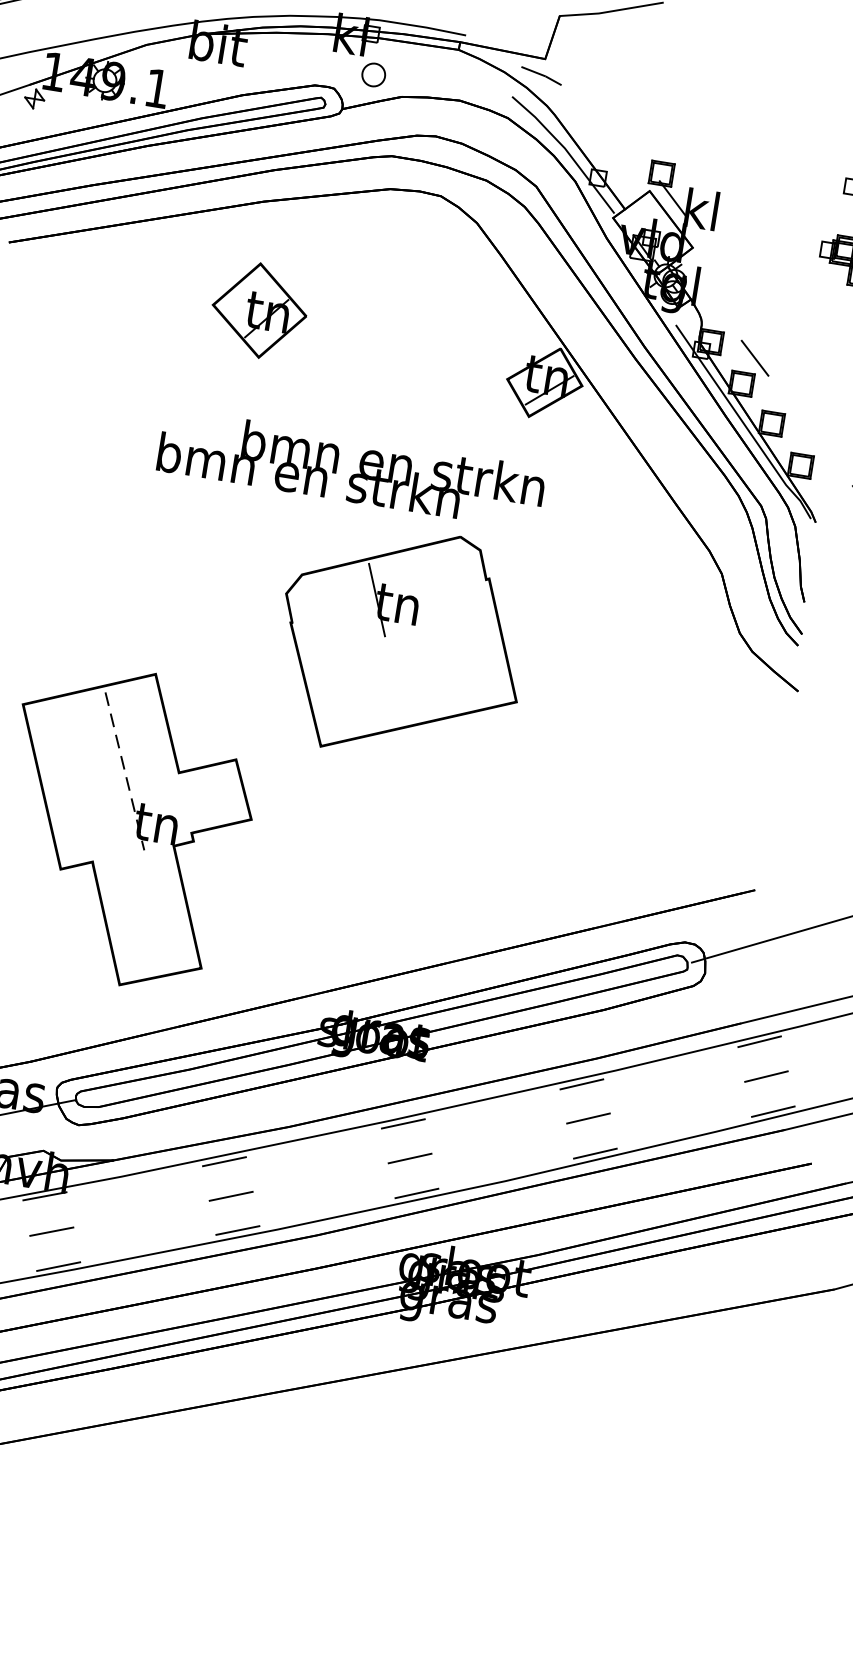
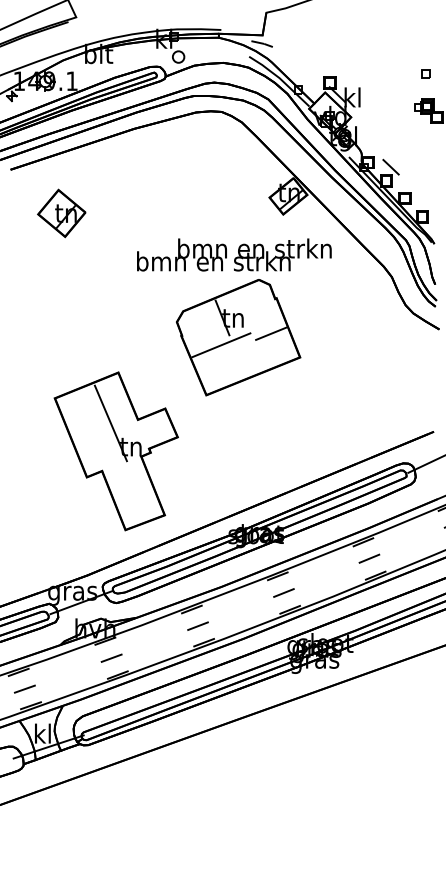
part: (258, 310) -> (61, 213), moved
text: (352, 468) -> (234, 254), moved
line: (468, 646) -> (271, 333), added
line: (366, 653) -> (221, 345), added
line: (124, 771) -> (110, 423), dashed -> solid

